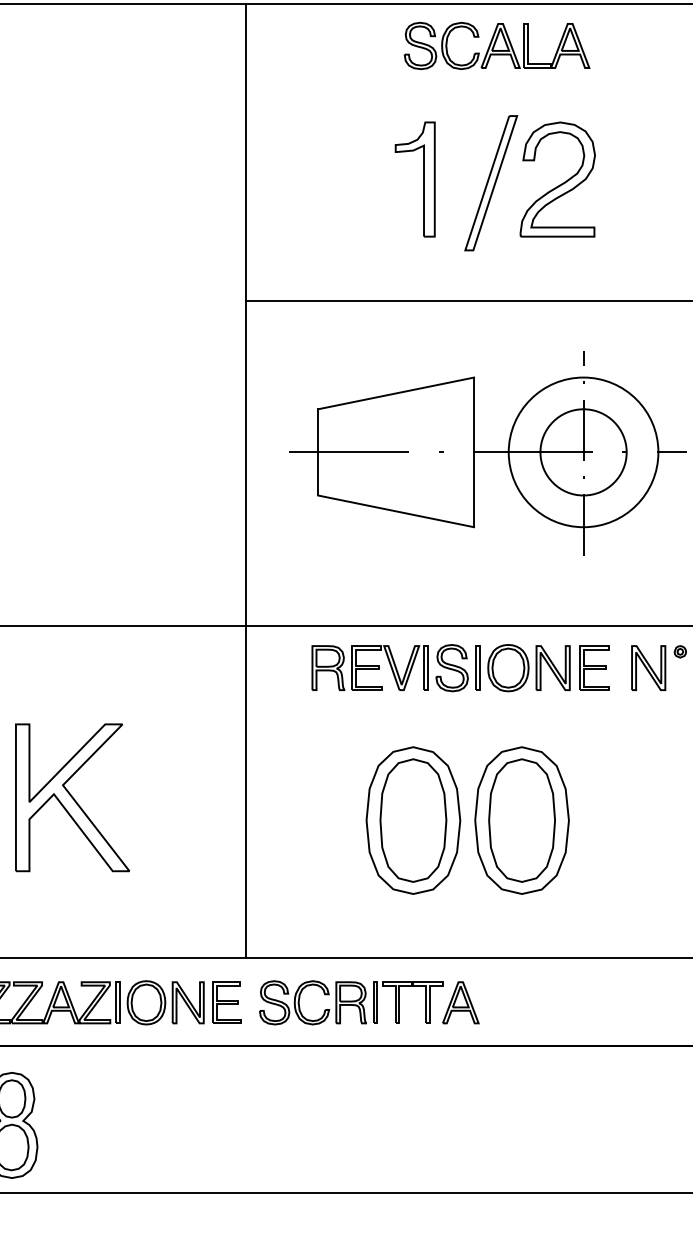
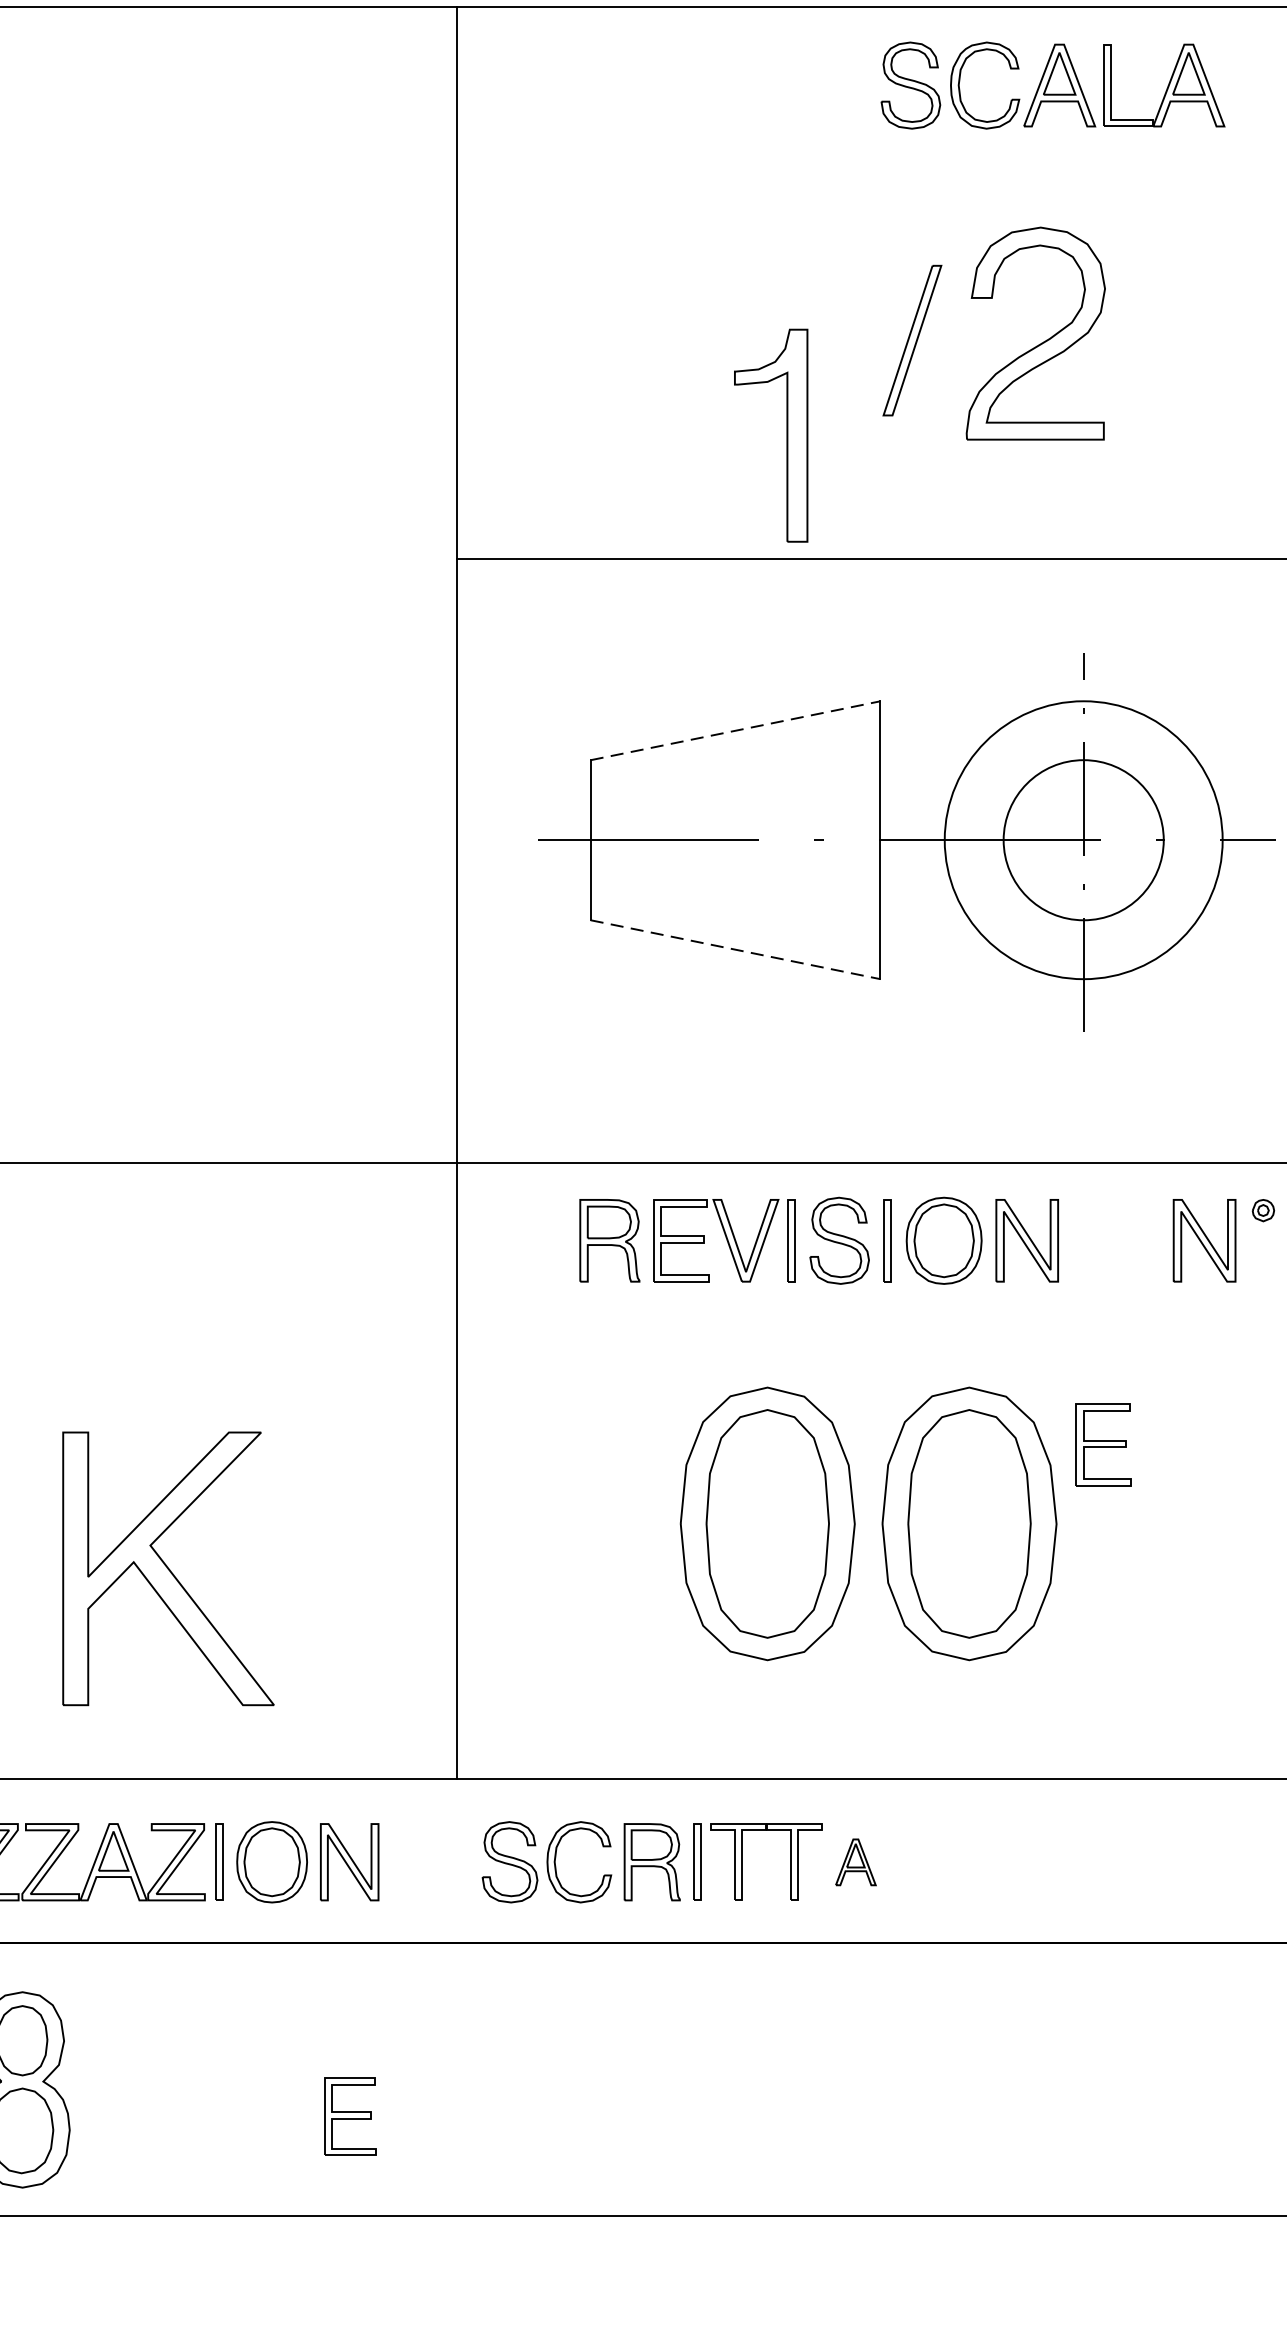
part: (496, 45) -> (1051, 84), moved
part: (423, 179) -> (786, 435), moved
part: (491, 183) -> (912, 340), size x0.6
line: (396, 393) -> (736, 730), solid -> dashed
line: (396, 511) -> (736, 949), solid -> dashed
part: (594, 667) -> (1103, 1443), moved
part: (72, 797) -> (168, 1568), moved
part: (226, 1002) -> (350, 2116), moved
part: (460, 1002) -> (855, 1861), size x0.6

